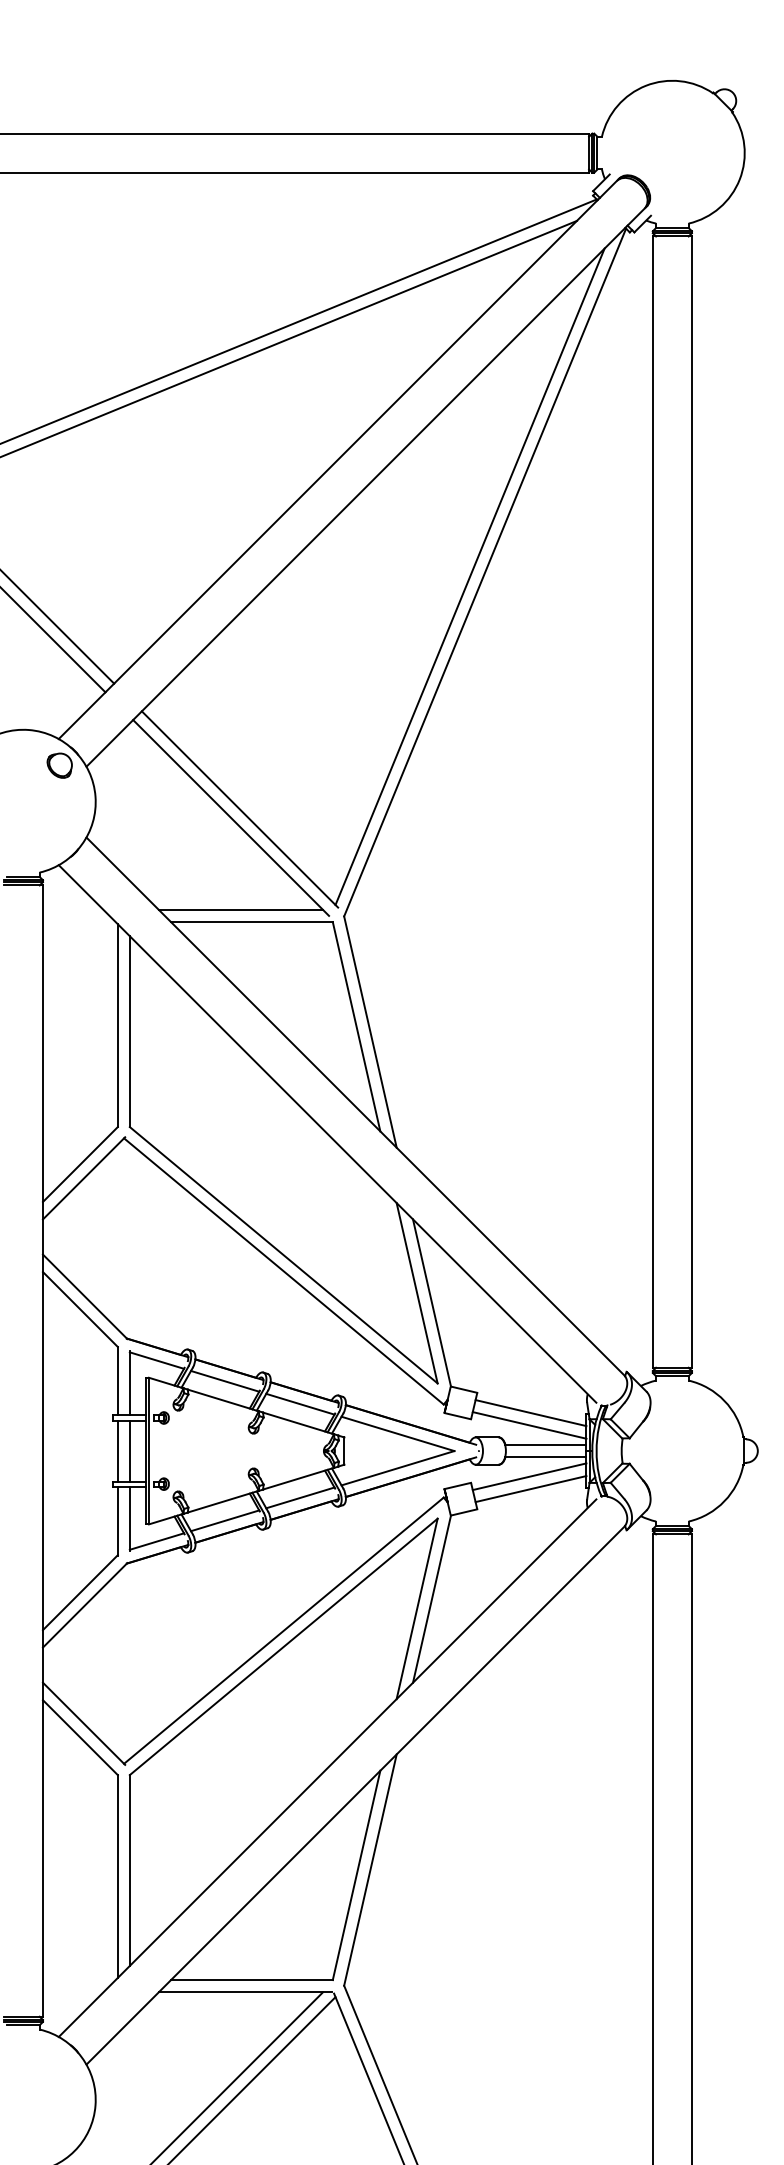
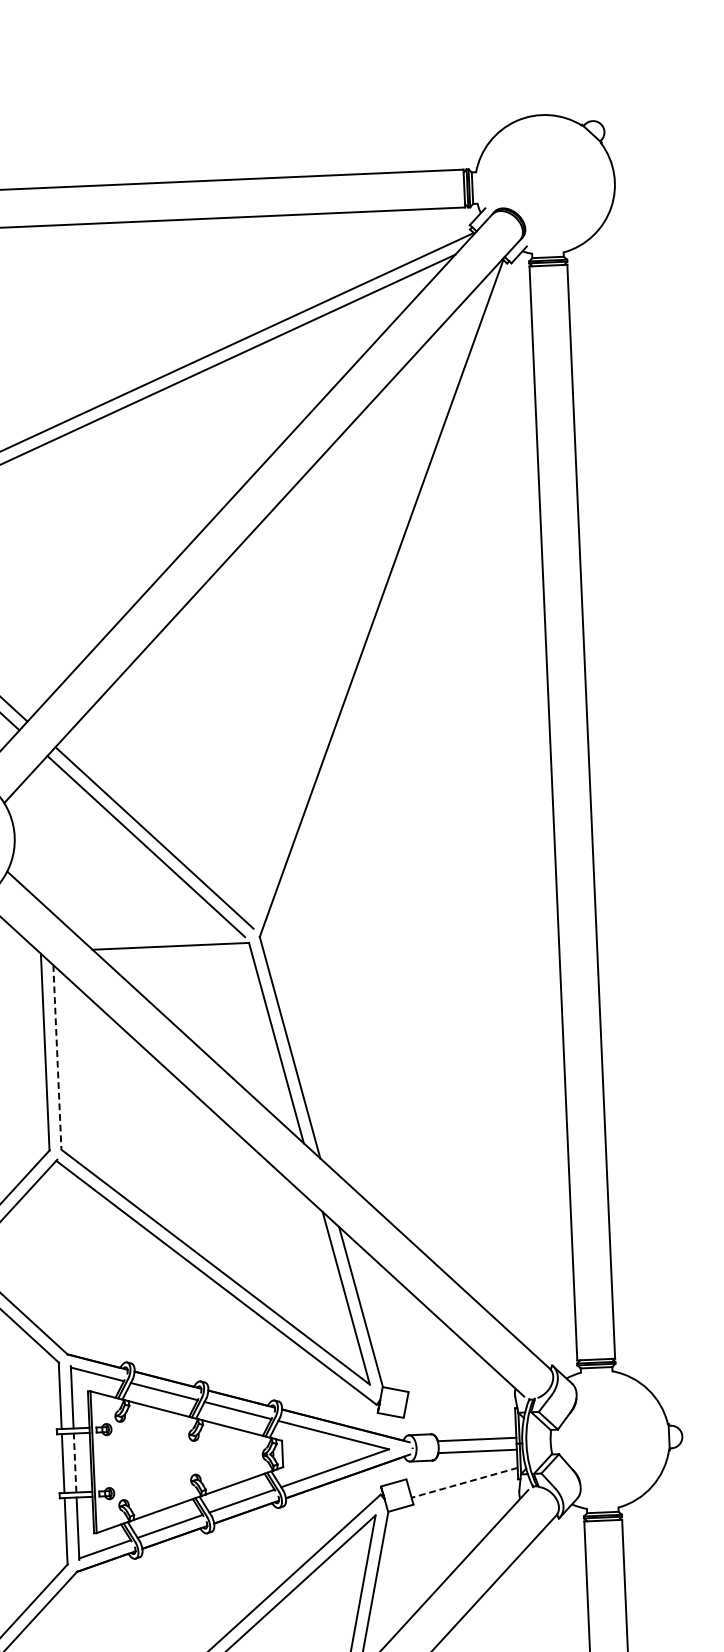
line: (469, 576) -> (366, 602), removed
line: (240, 909) -> (159, 934), removed
line: (129, 1032) -> (57, 1058), solid -> dashed
line: (530, 1413) -> (460, 1409), removed
line: (529, 1425) -> (460, 1421), removed
line: (129, 1450) -> (74, 1462), solid -> dashed
line: (529, 1476) -> (462, 1470), removed
line: (531, 1489) -> (465, 1483), solid -> dashed

